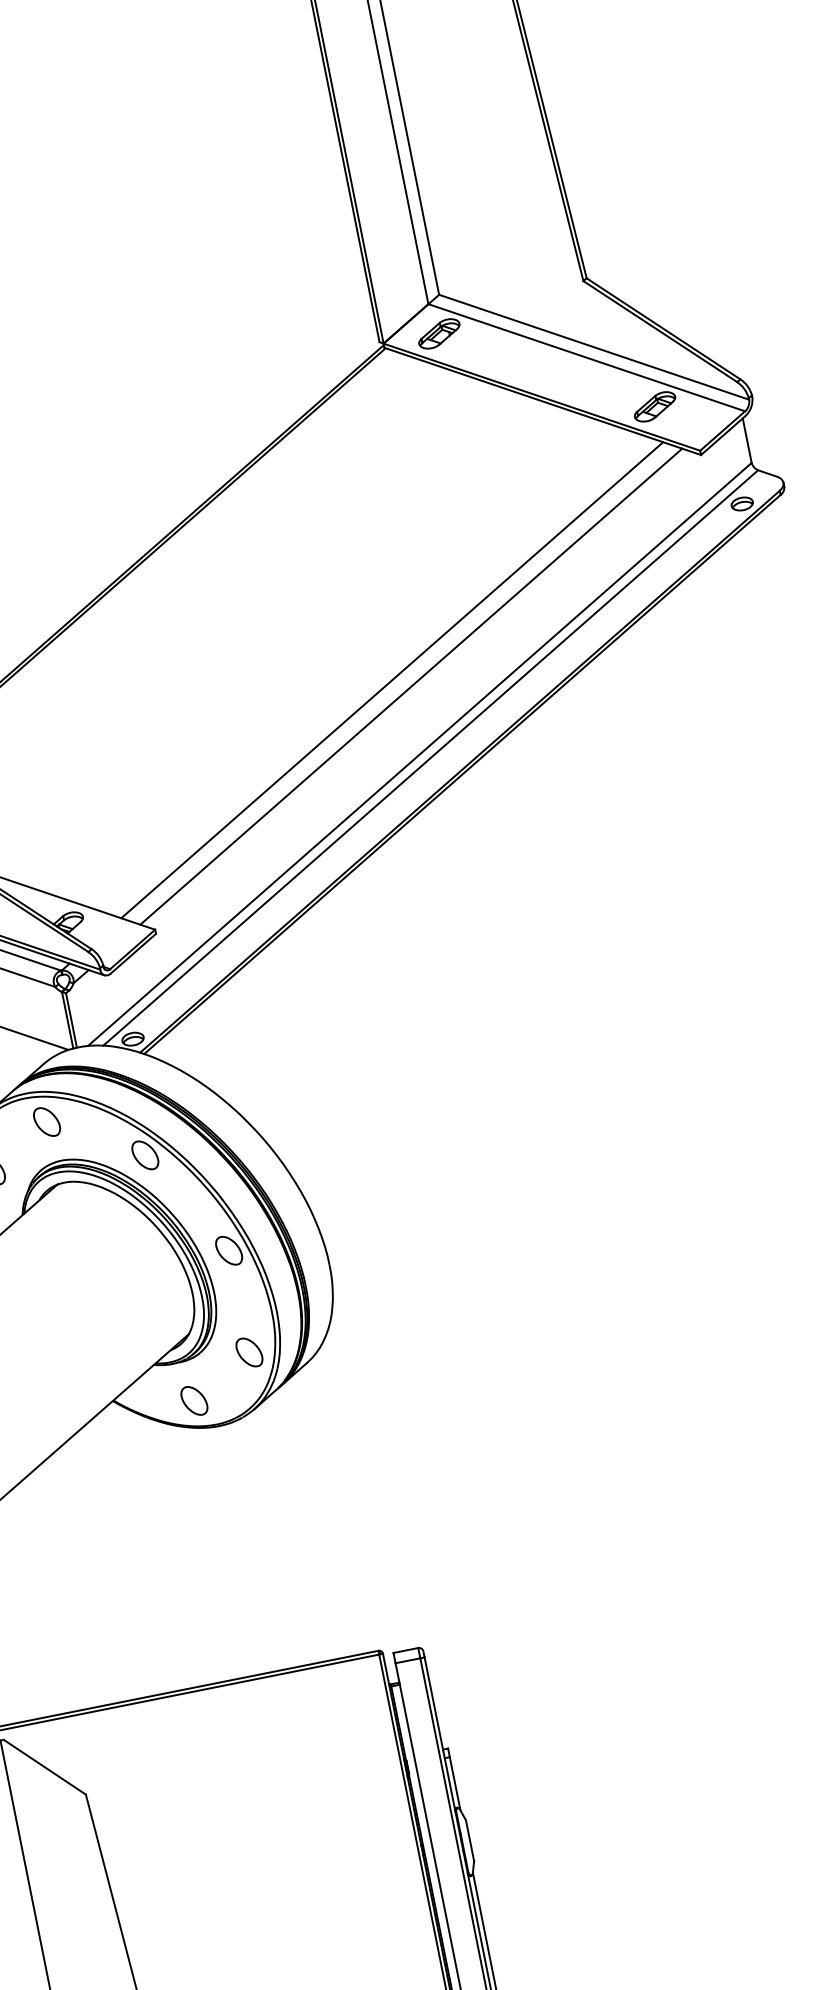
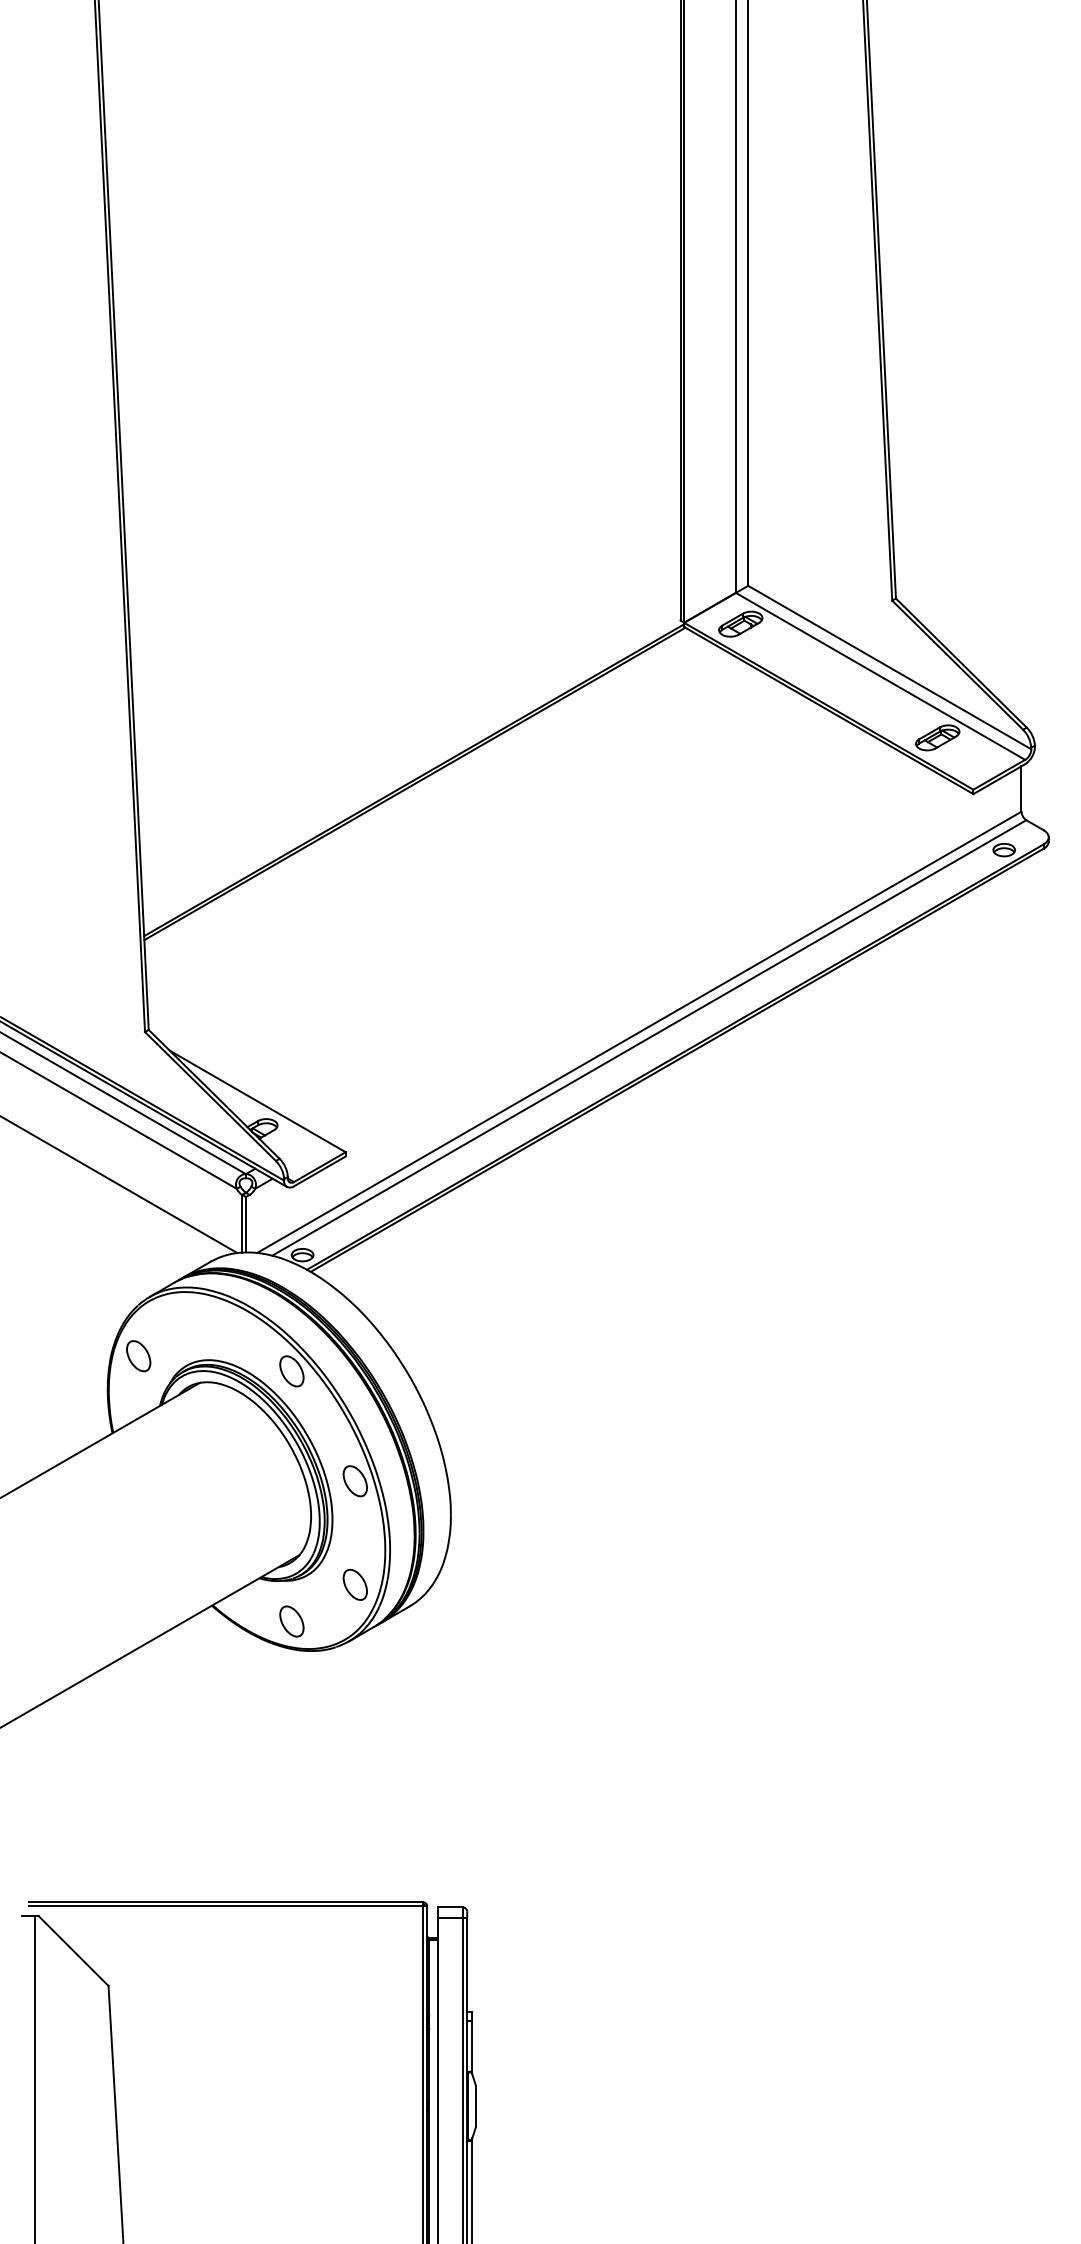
line: (391, 680) -> (626, 954), removed
line: (411, 686) -> (644, 964), removed
part: (46, 1122) -> (201, 1319), removed

